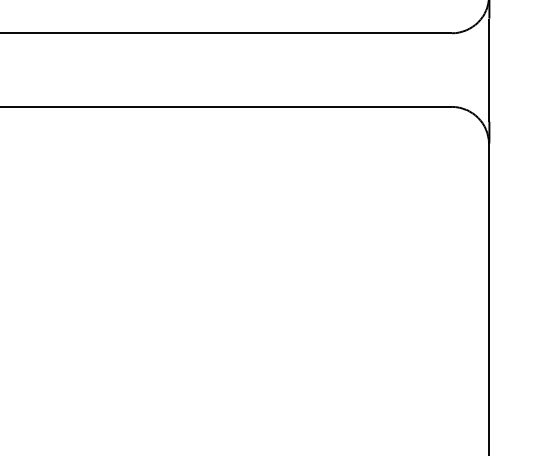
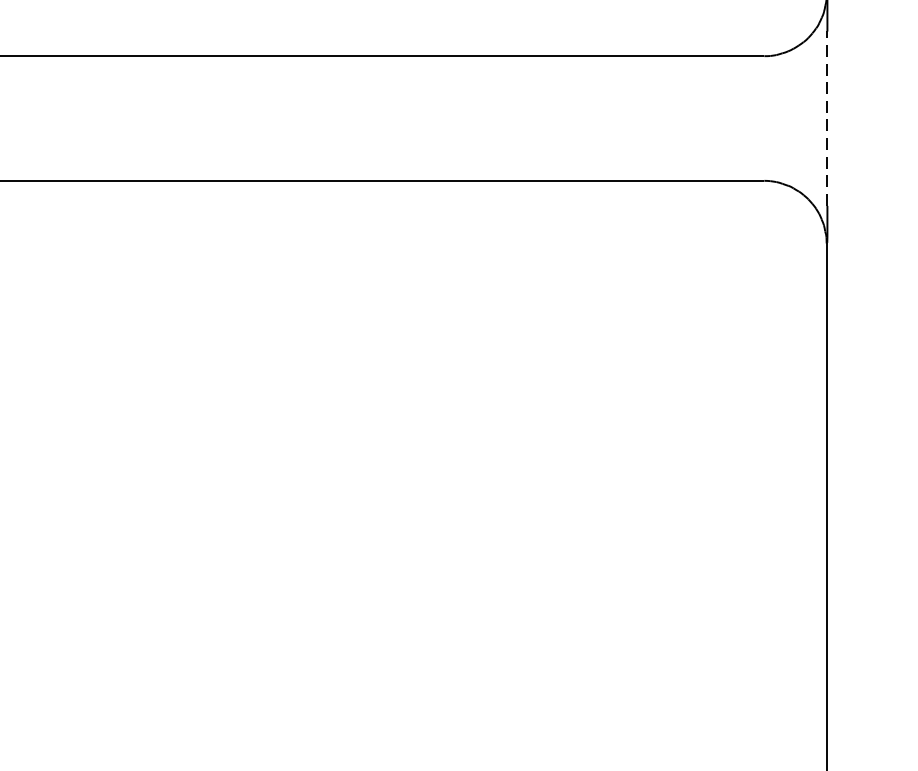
line: (489, 70) -> (827, 119), solid -> dashed

